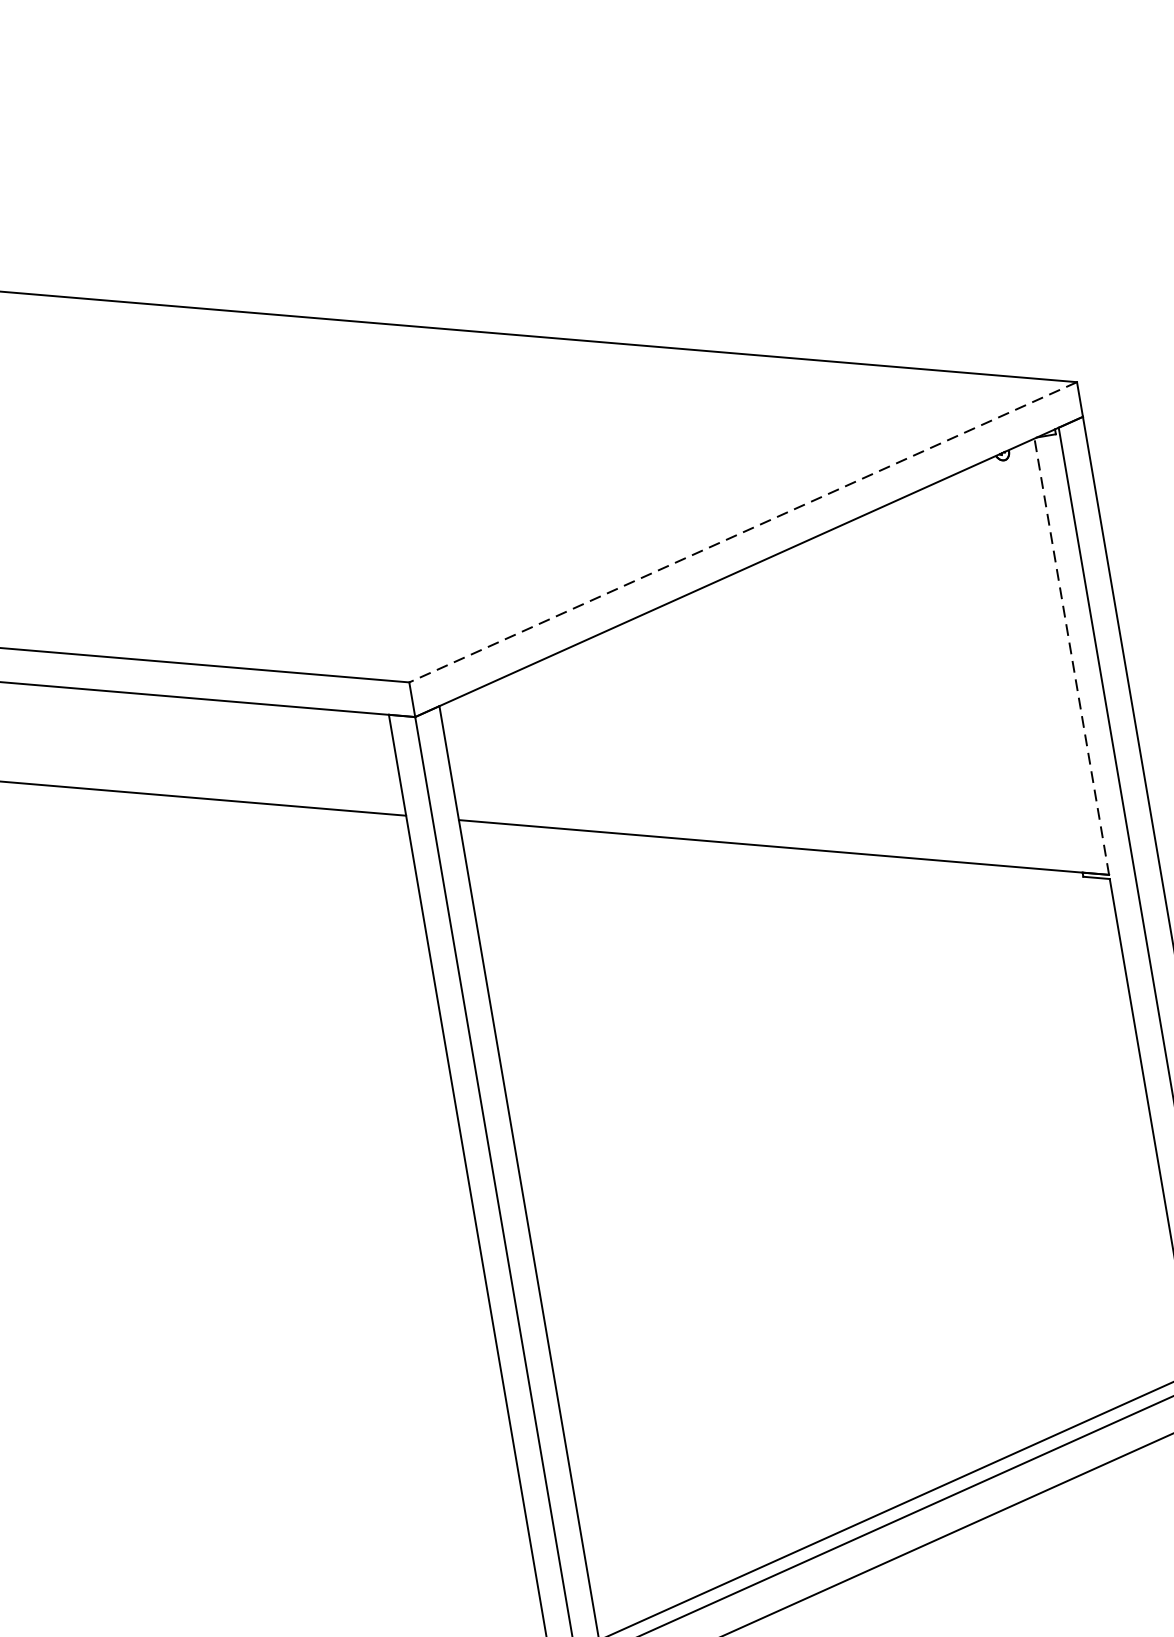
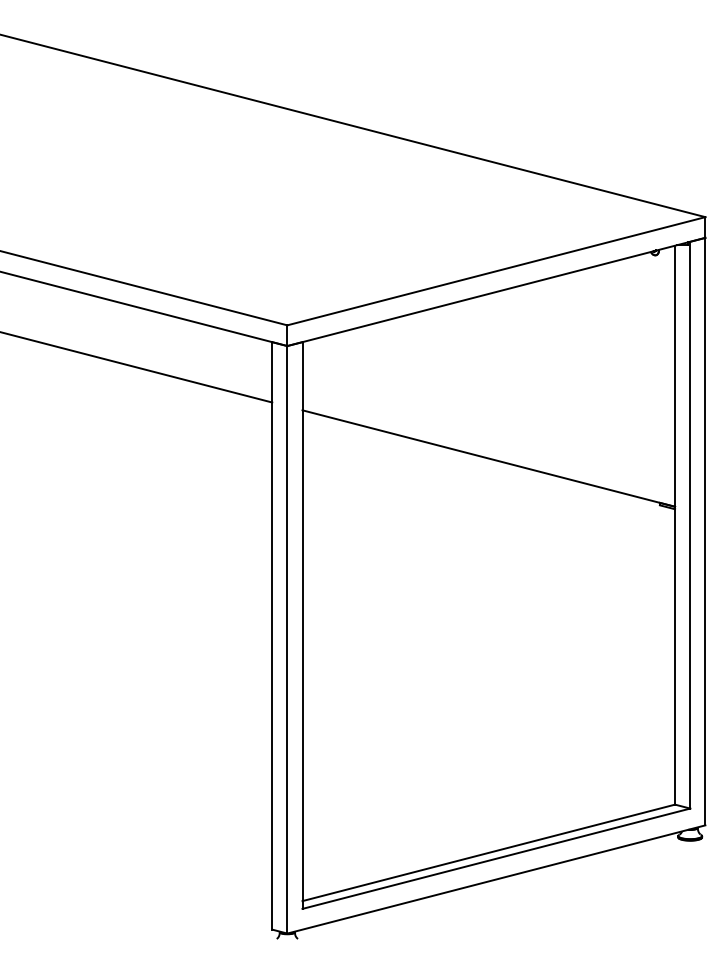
line: (743, 532) -> (496, 271), dashed -> solid
line: (1072, 657) -> (675, 376), dashed -> solid

